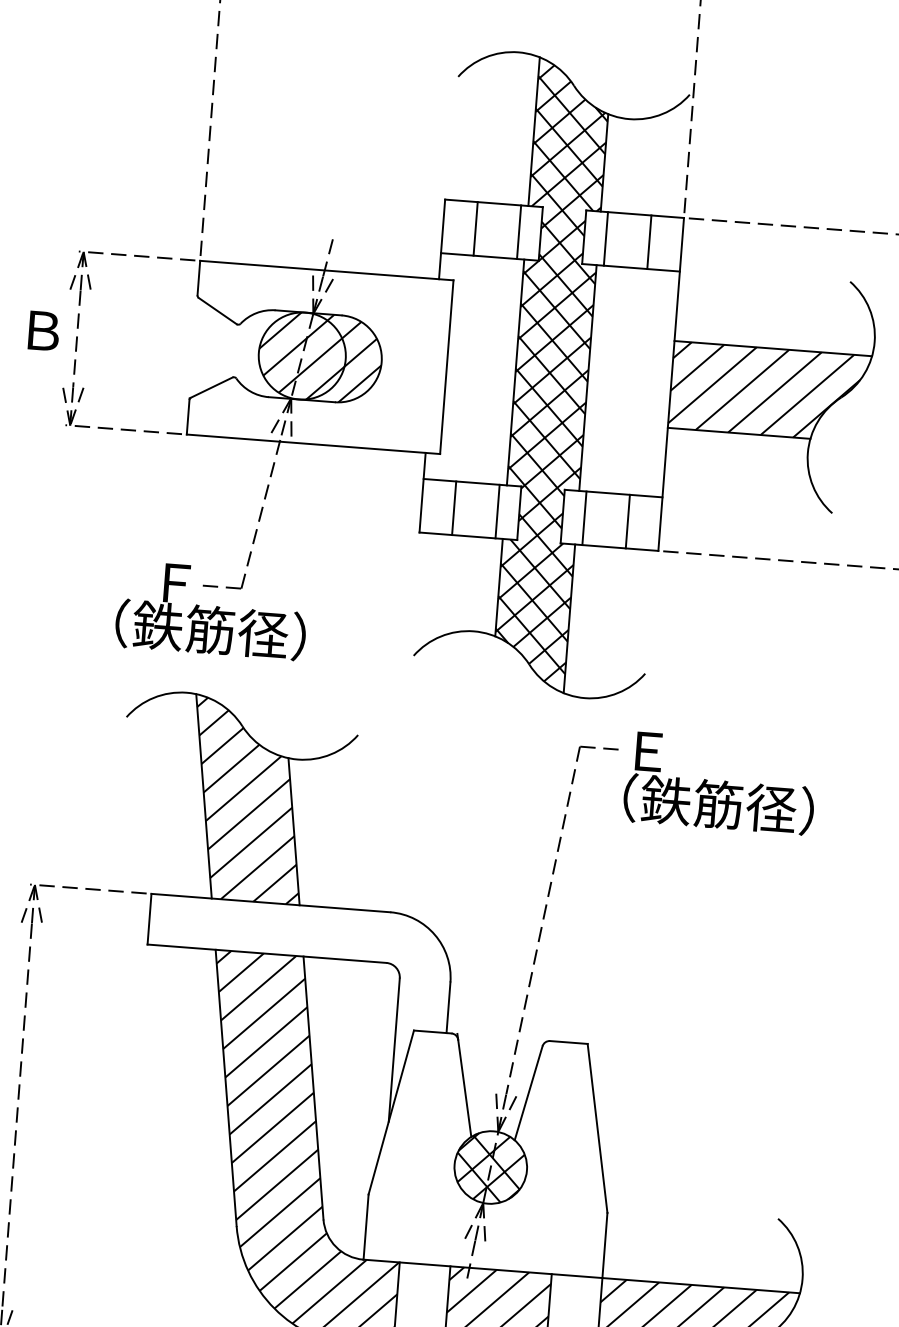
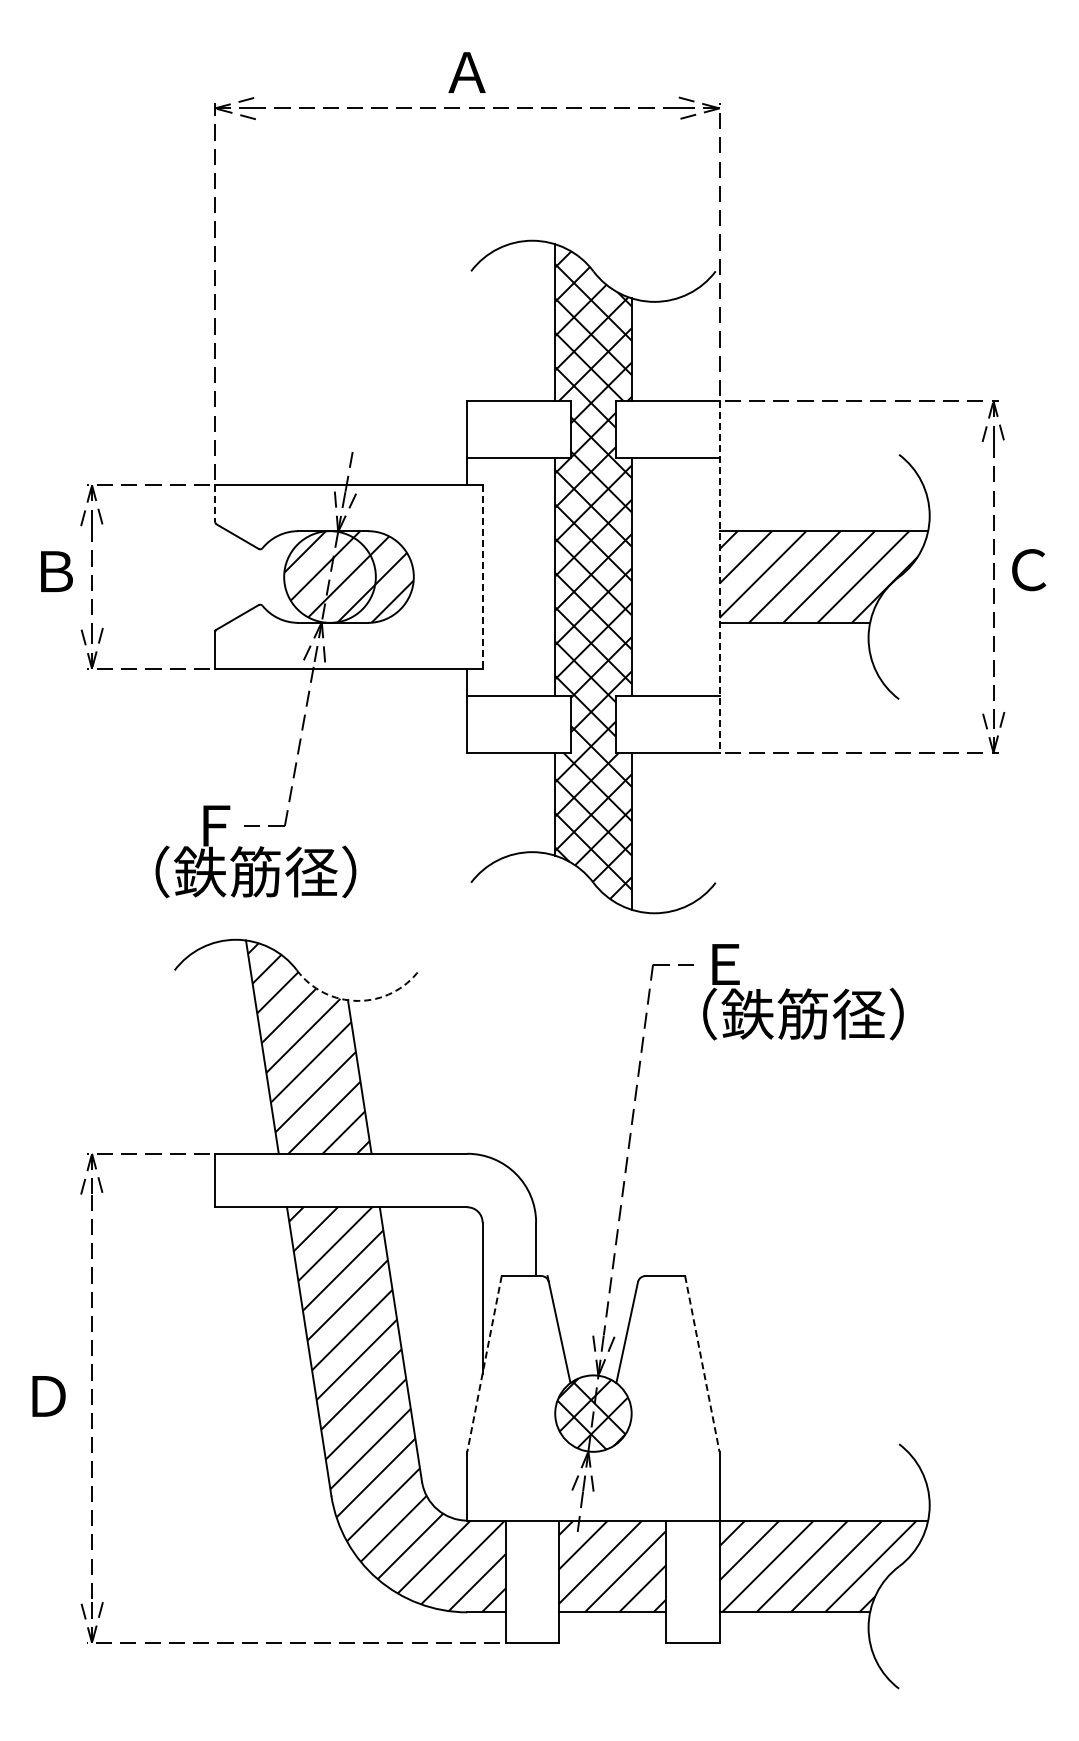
line: (475, 228) -> (501, 429), removed
line: (519, 232) -> (547, 429), removed
line: (606, 238) -> (639, 429), removed
line: (649, 242) -> (685, 429), removed
line: (199, 279) -> (215, 504), solid -> dashed
line: (446, 367) -> (482, 577), solid -> dashed
line: (671, 384) -> (719, 577), solid -> dashed
line: (453, 508) -> (501, 724), removed
line: (497, 511) -> (547, 724), removed
line: (584, 518) -> (639, 724), removed
line: (628, 521) -> (685, 724), removed
arc: (298, 759) -> (358, 1000), solid -> dashed
line: (391, 1112) -> (484, 1363), solid -> dashed
line: (597, 1128) -> (702, 1363), solid -> dashed

